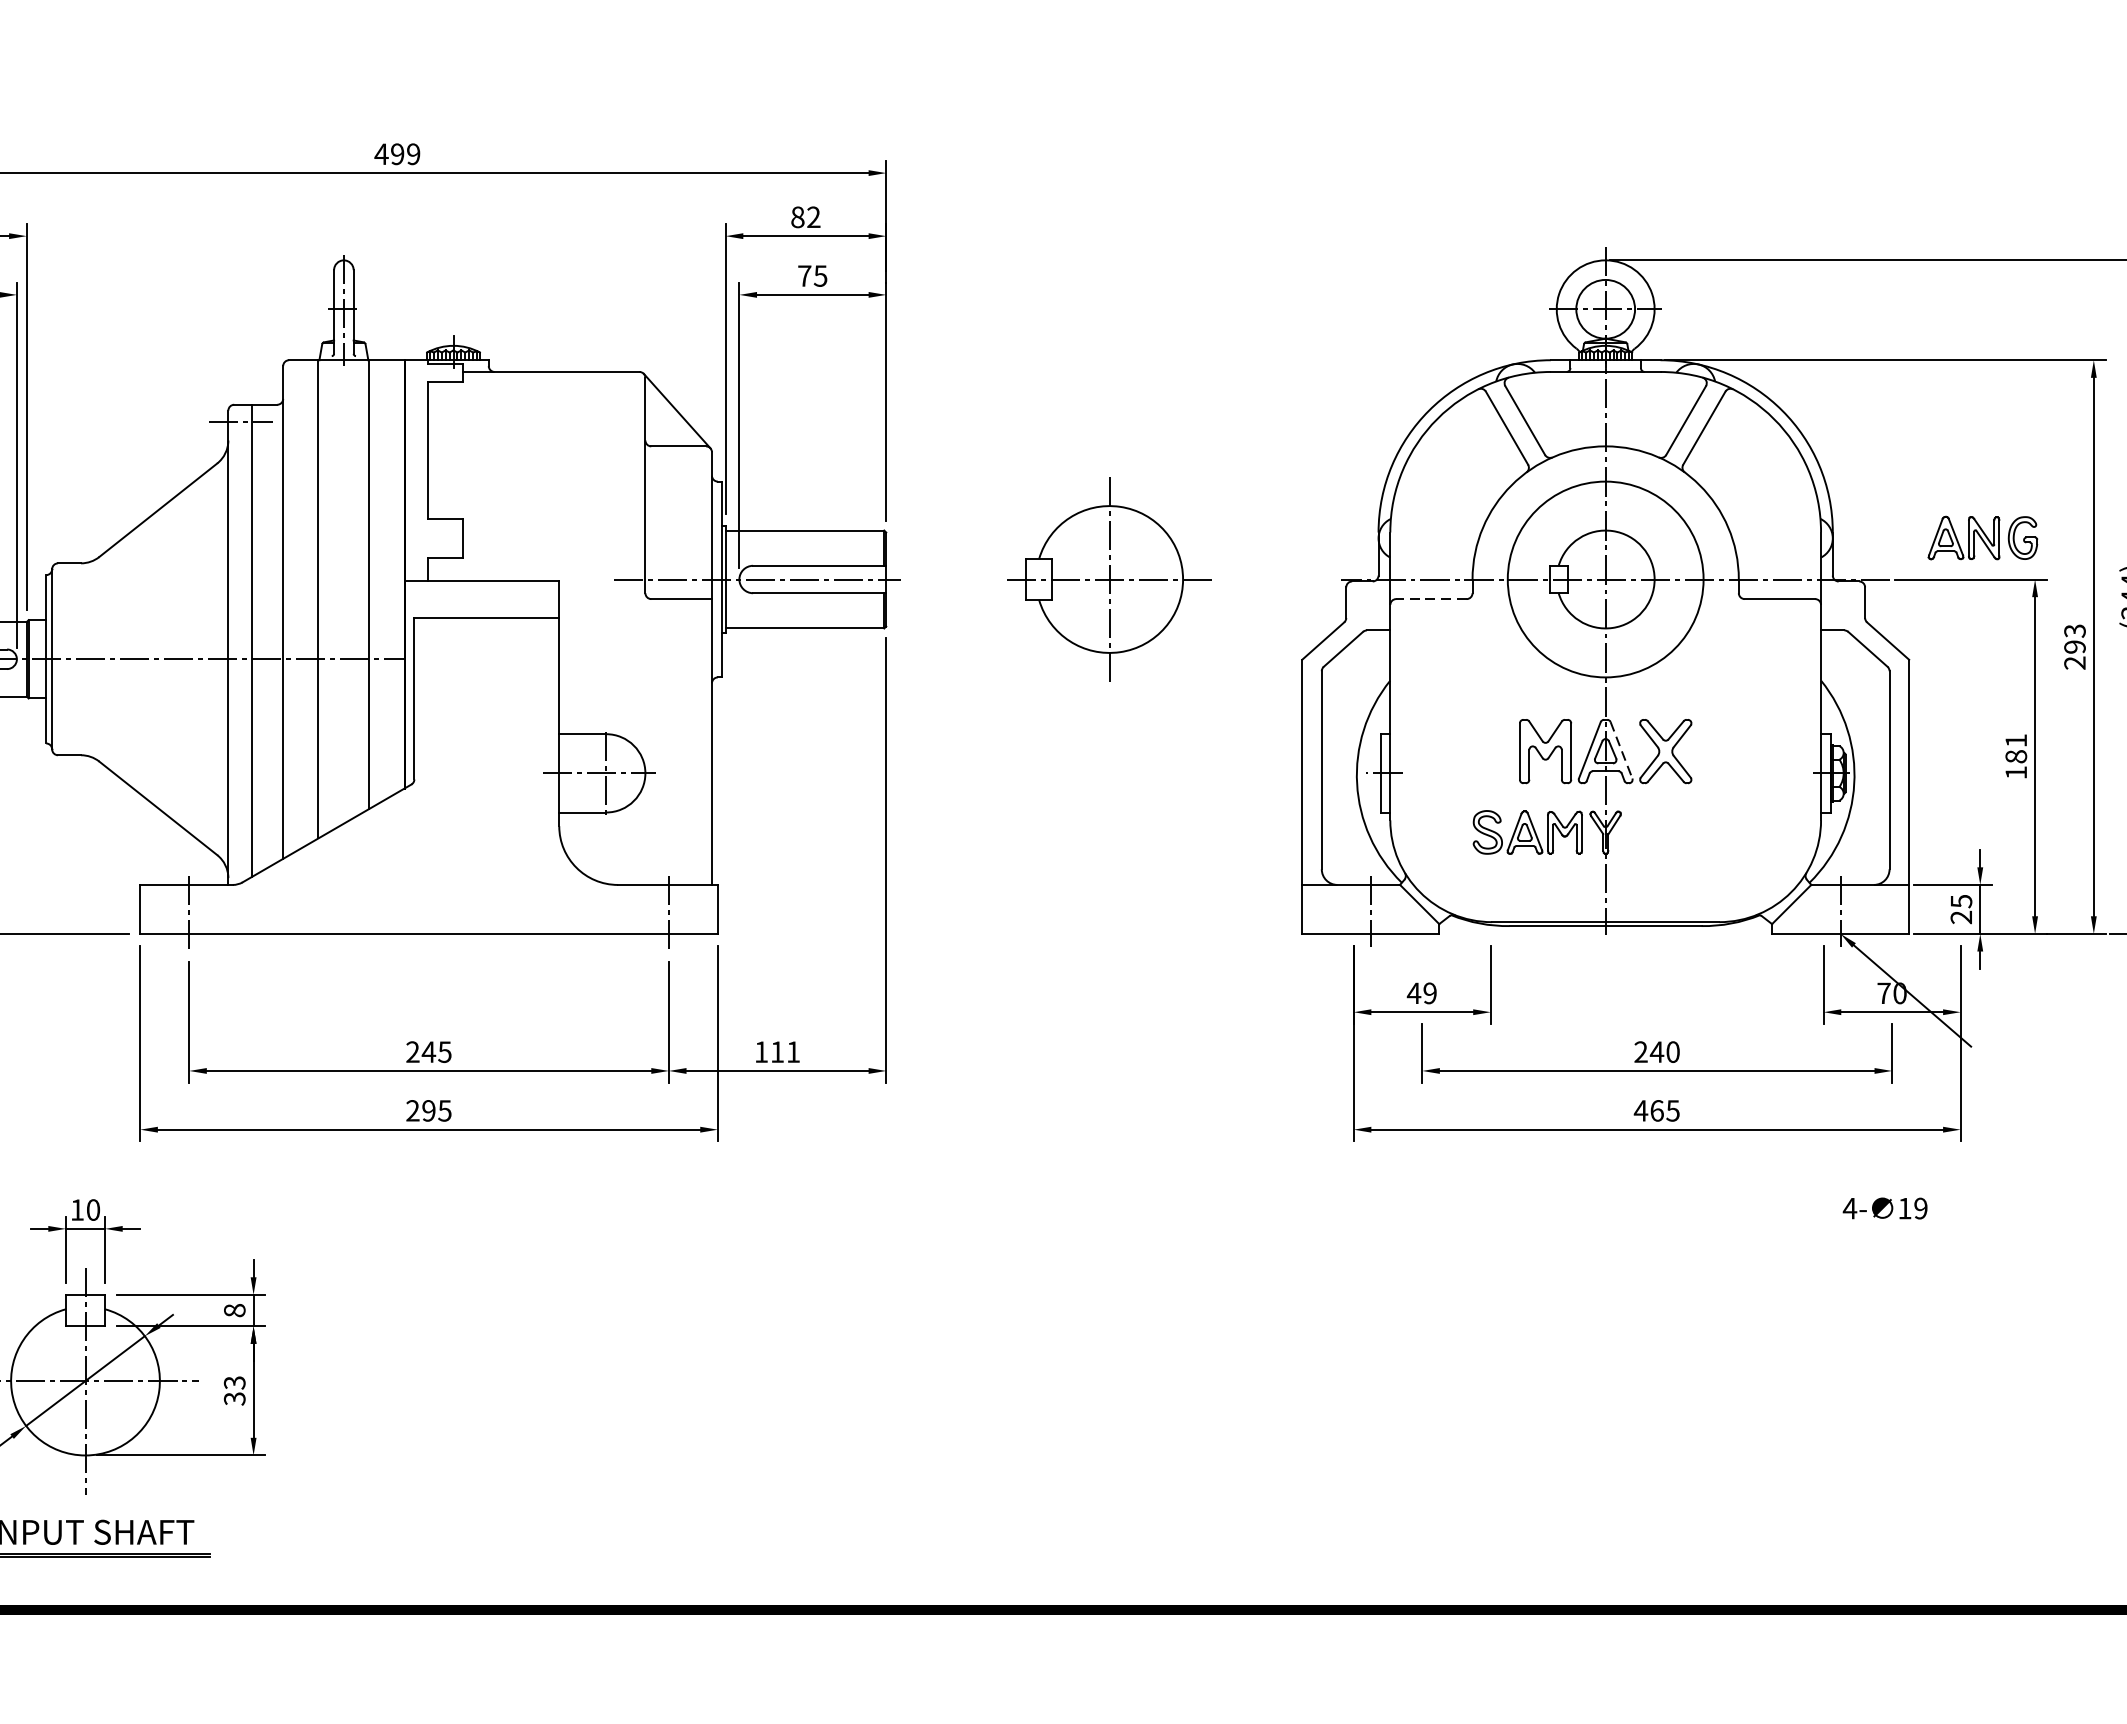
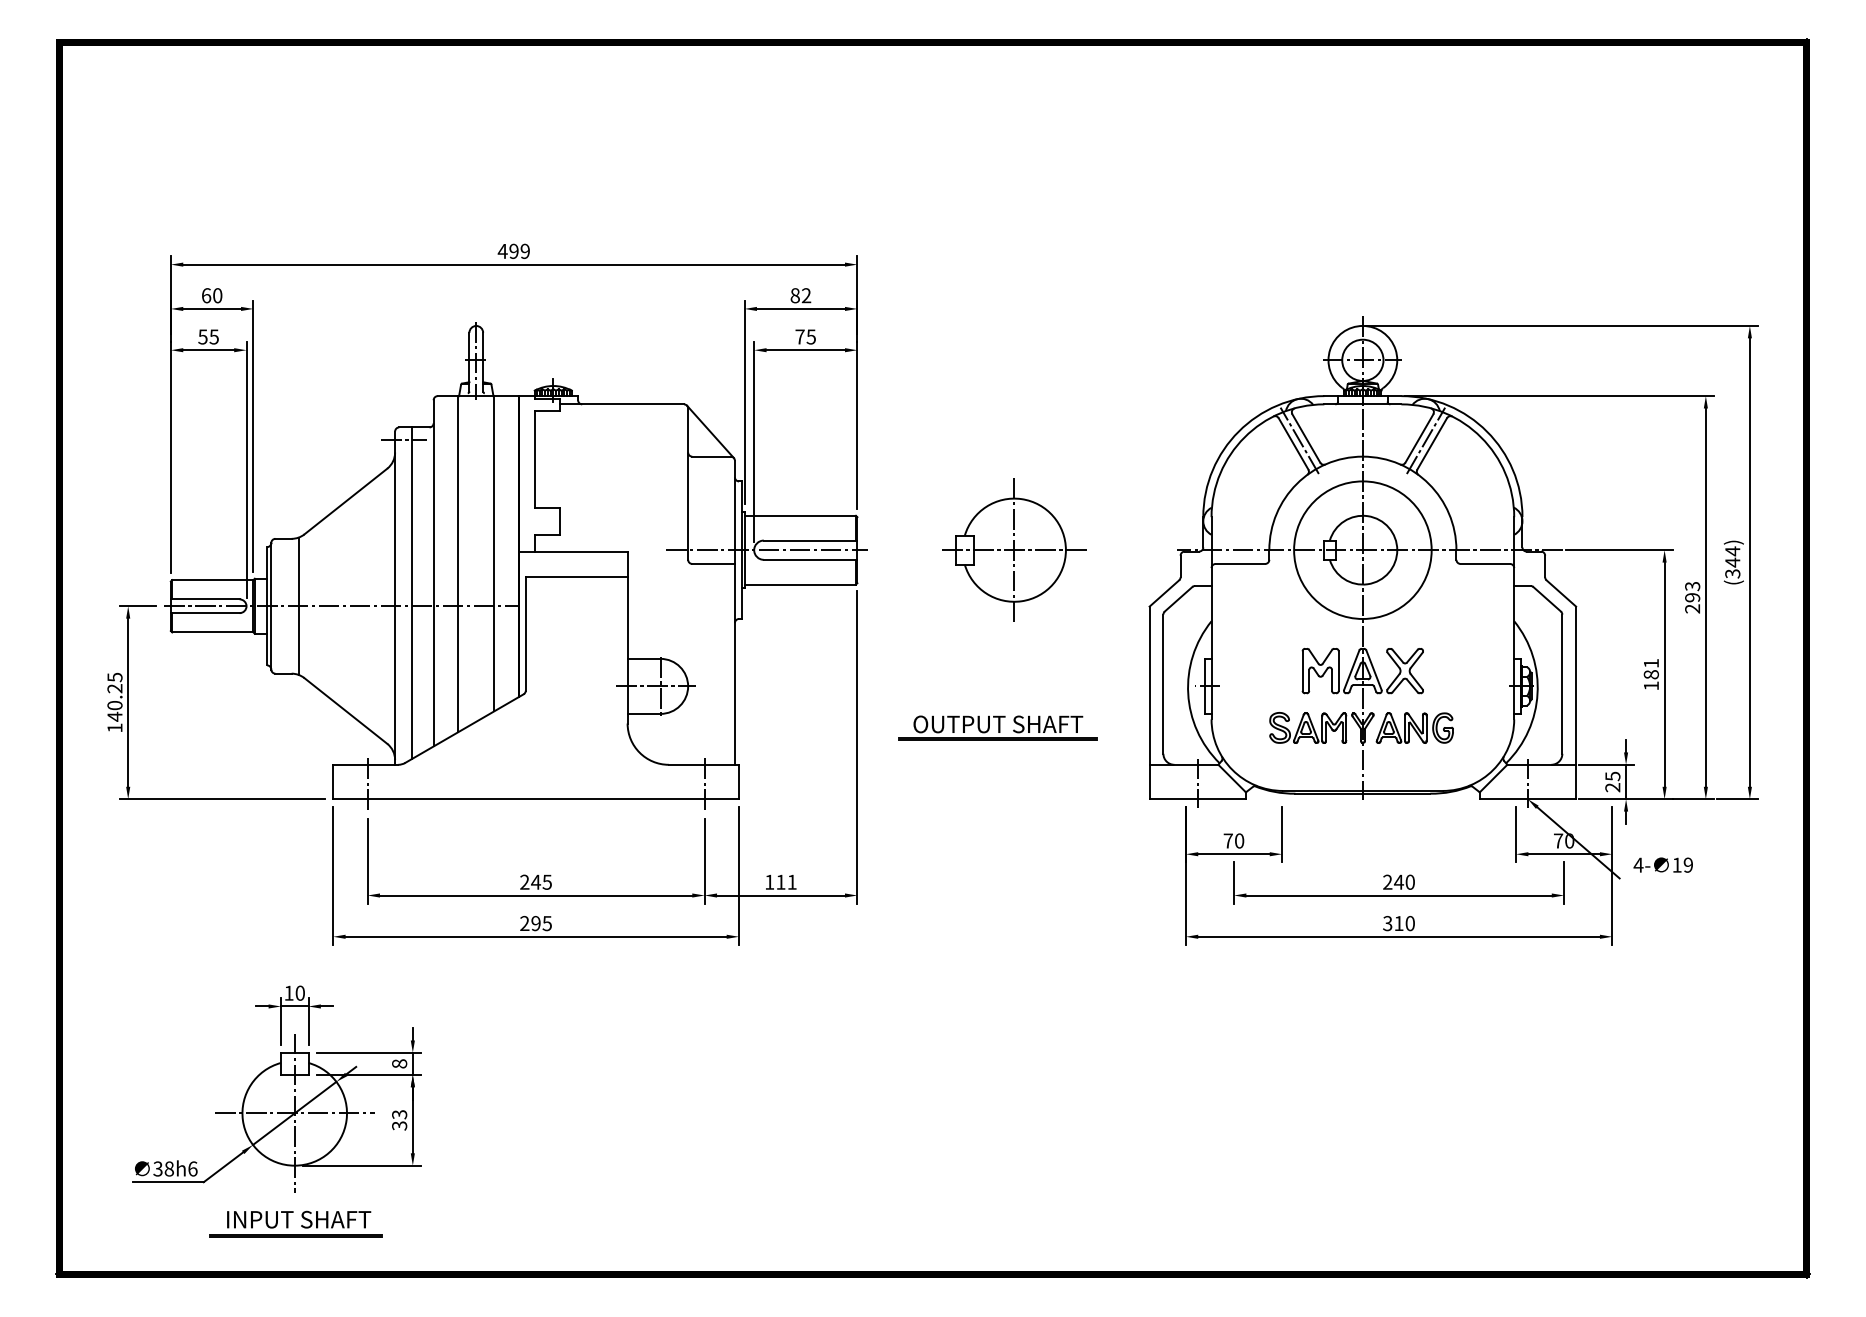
line: (1515, 423) -> (1299, 440), added
line: (1694, 423) -> (1425, 440), added
part: (1982, 537) -> (1414, 727), moved
line: (1431, 598) -> (1240, 563), dashed -> solid
line: (90, 658) -> (298, 605), added
line: (1622, 750) -> (1374, 670), dashed -> solid
part: (1085, 831) -> (997, 727), added
text: (1421, 992) -> (1233, 840), 49 -> 70
text: (1656, 1110) -> (1398, 923), 465 -> 310
text: (1884, 1207) -> (1662, 864), moved

